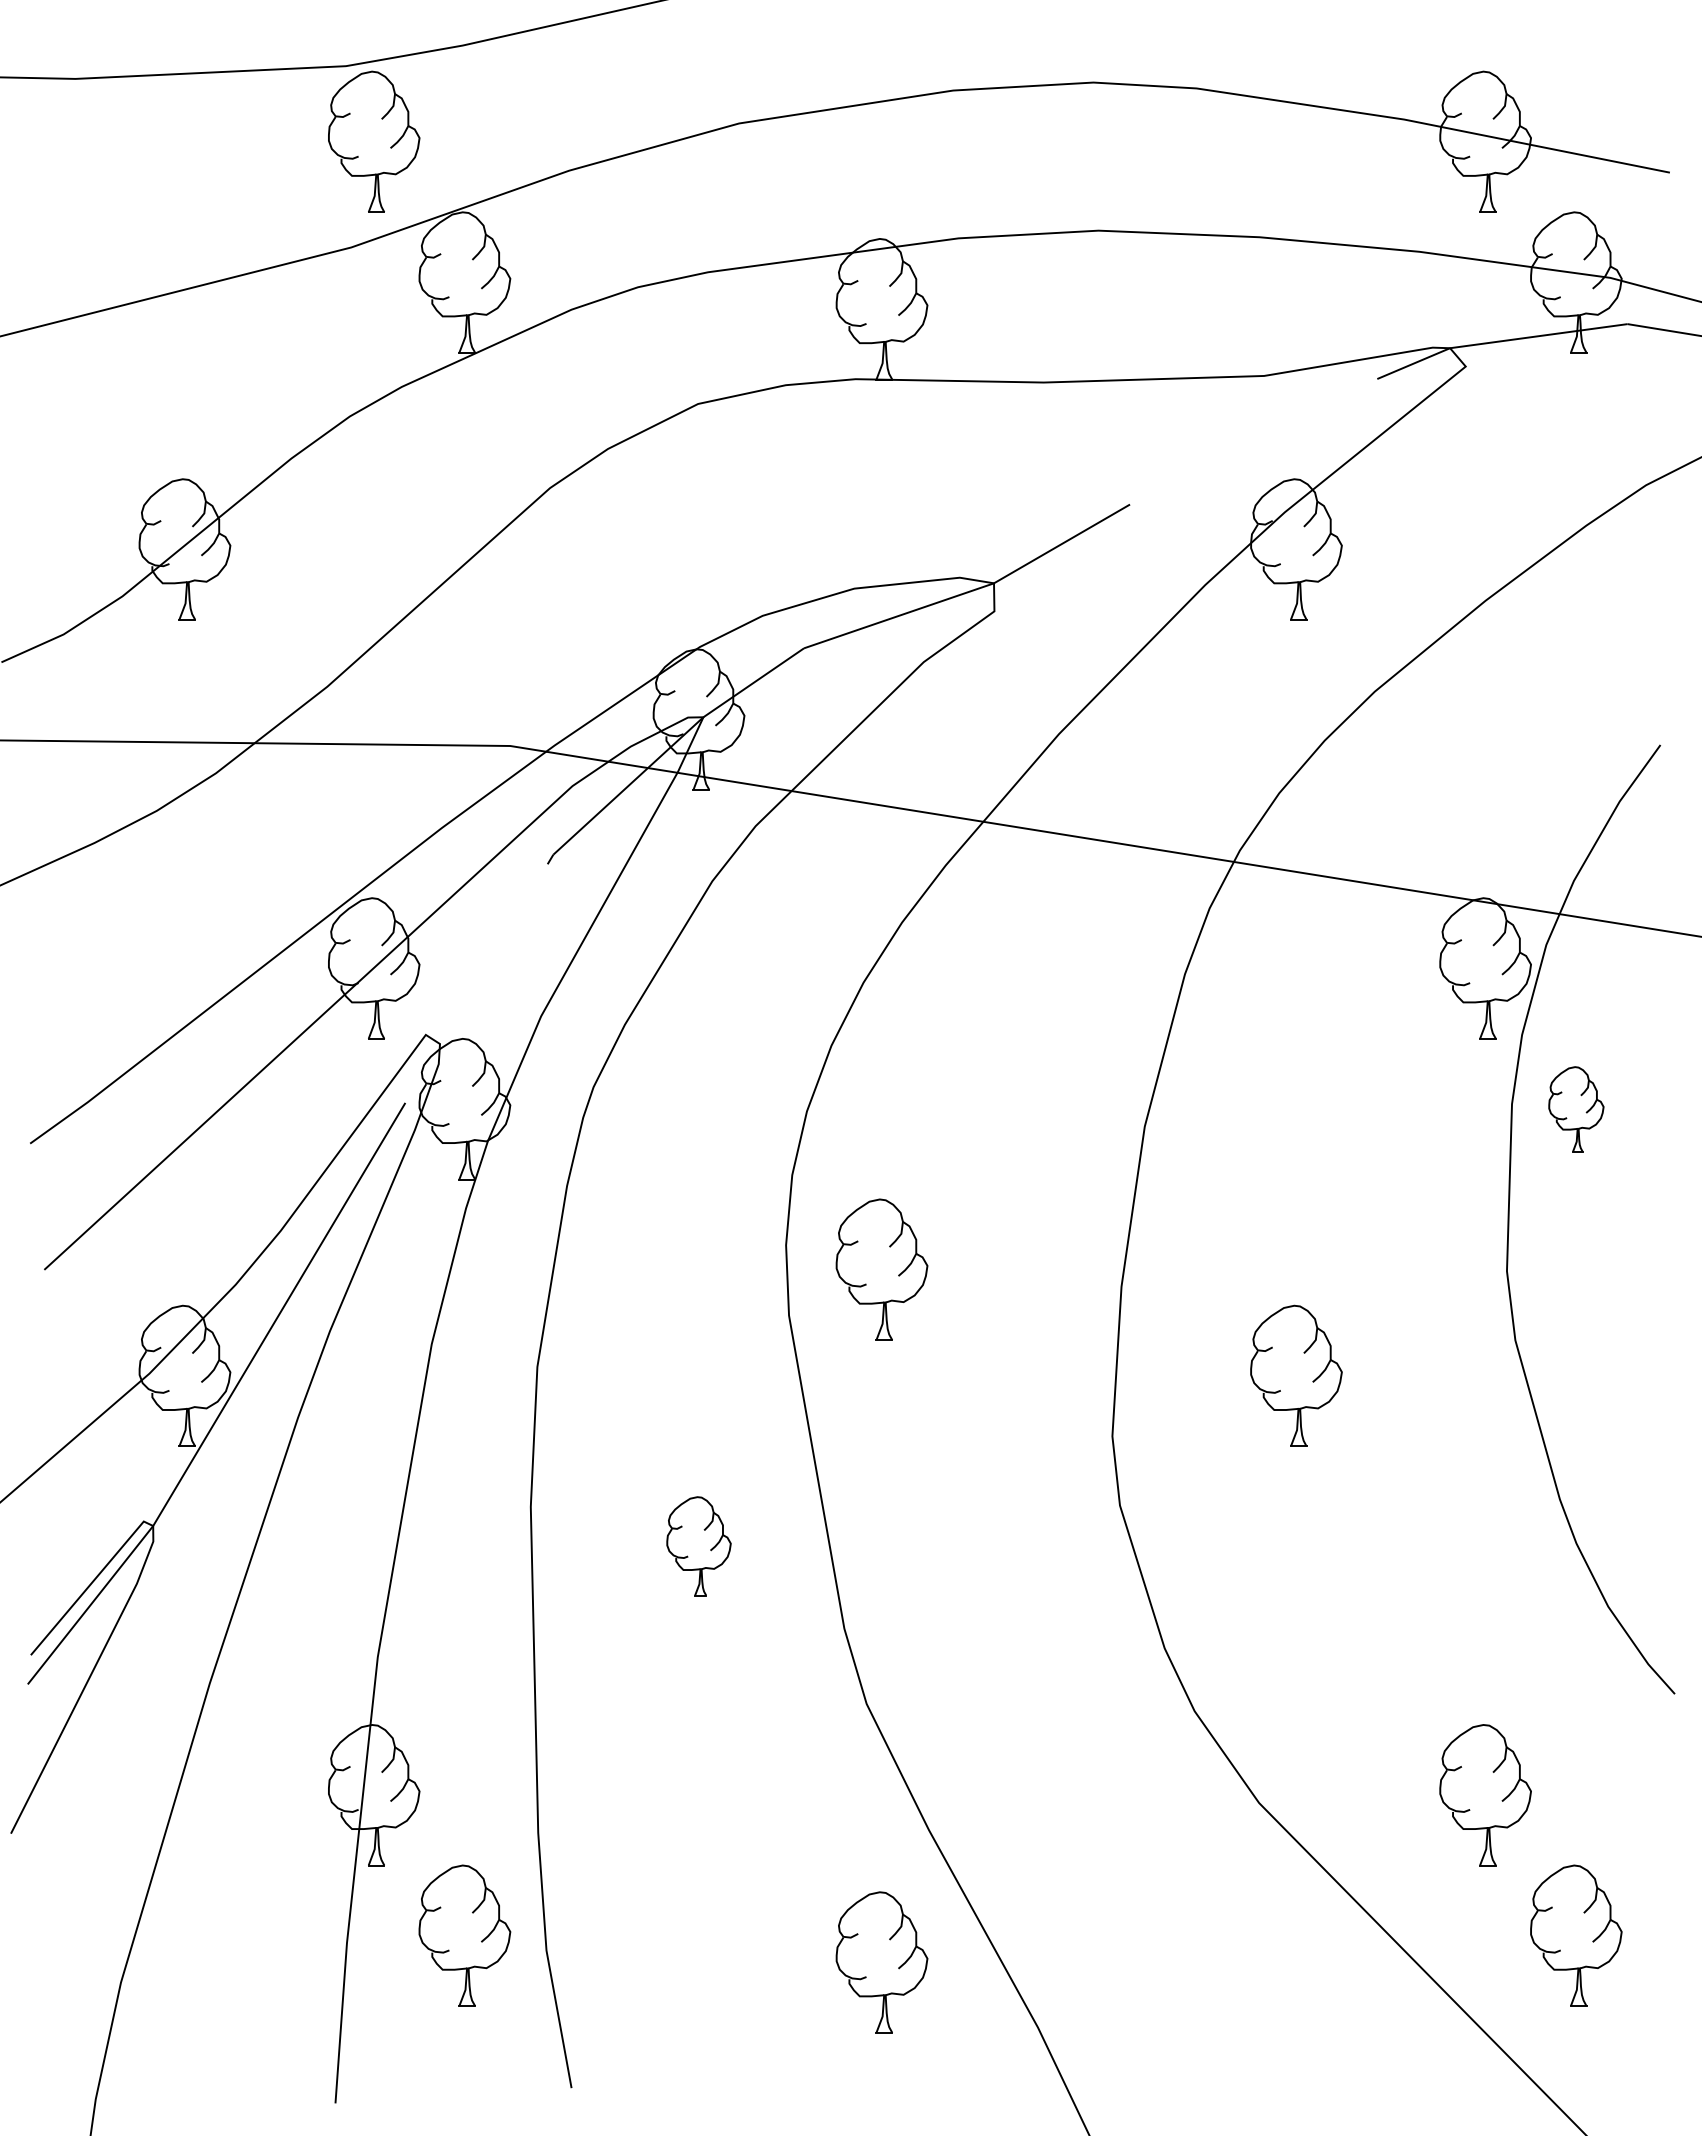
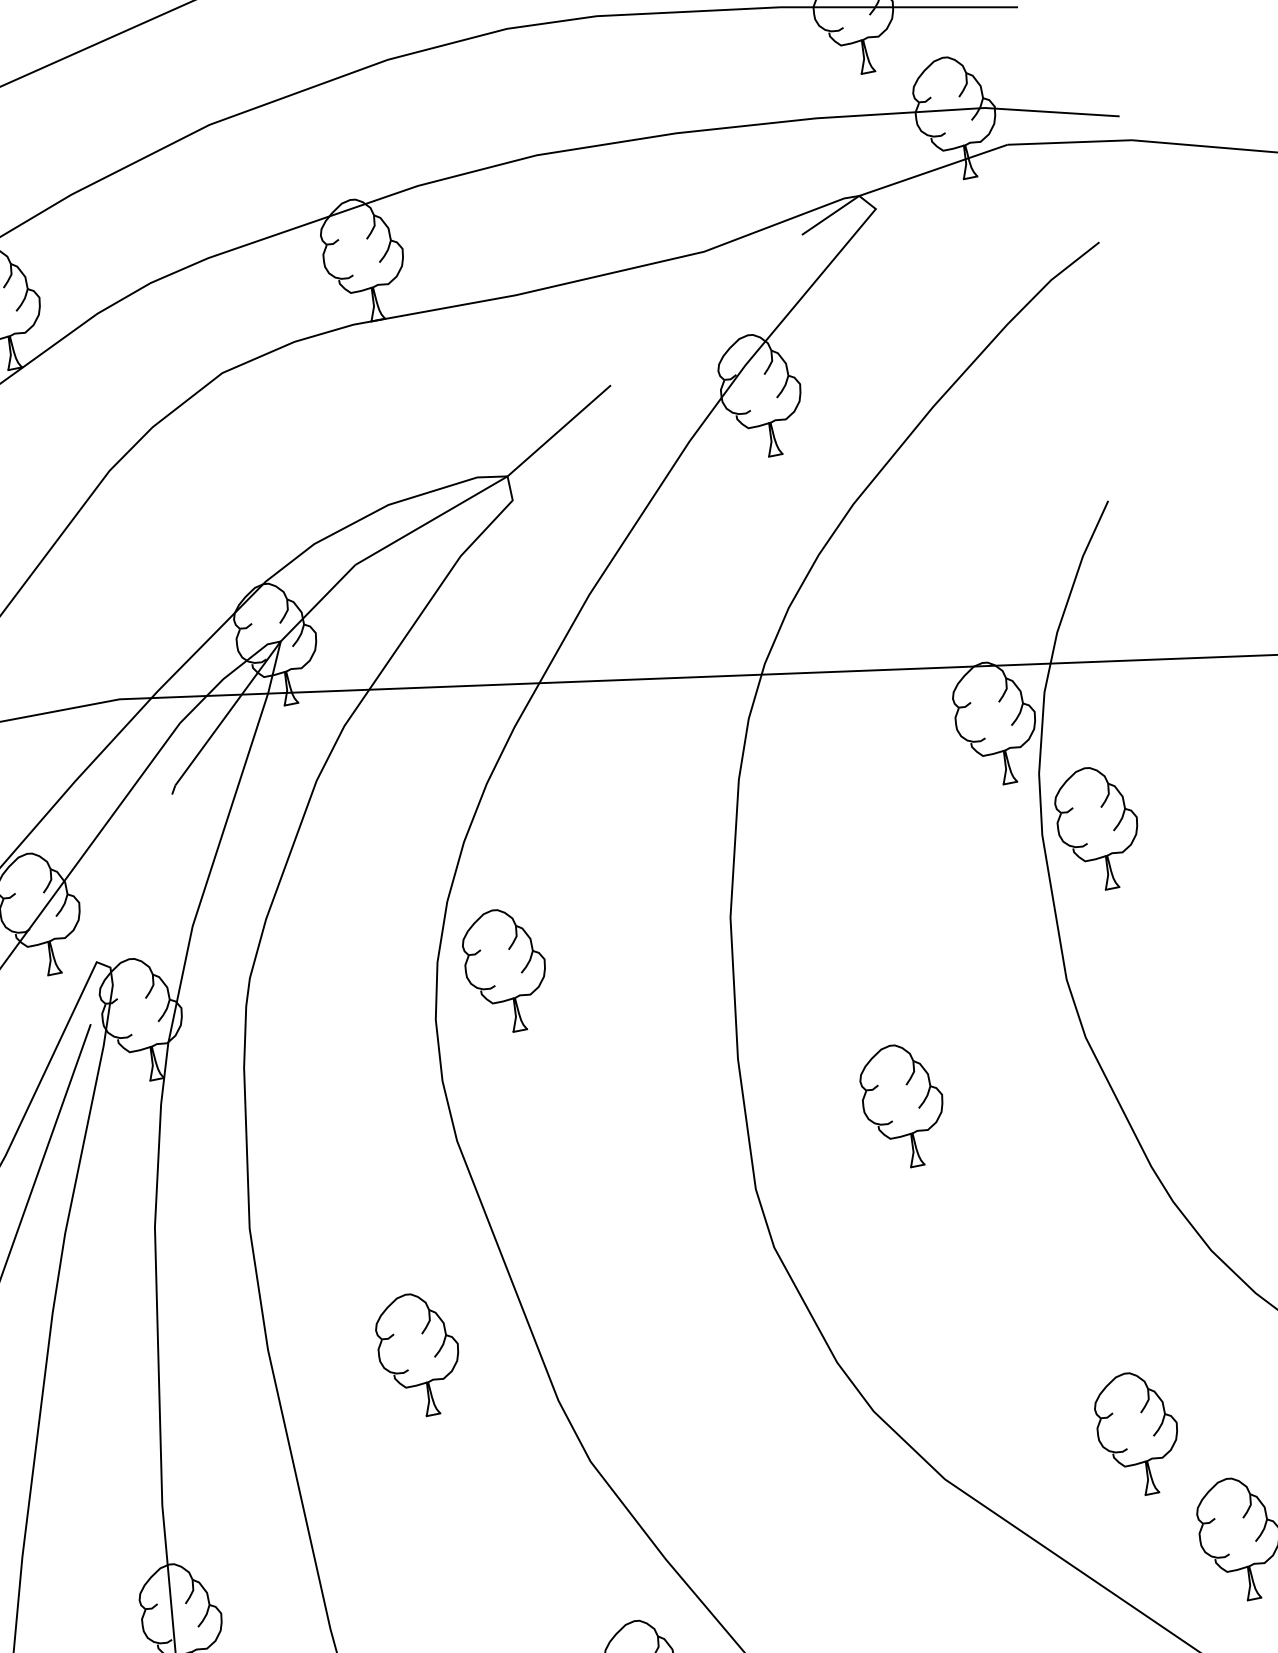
part: (1576, 1109) -> (1098, 828), size x1.67
part: (881, 1269) -> (505, 970), moved
part: (698, 1546) -> (418, 1355), size x1.43

